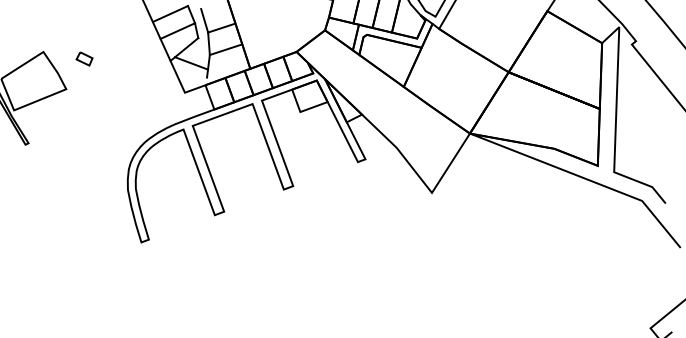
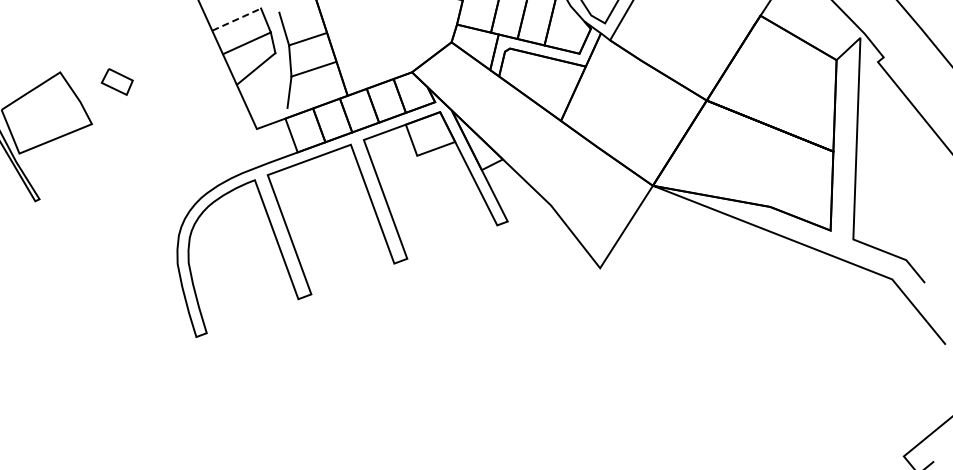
line: (170, 13) -> (236, 19), solid -> dashed
part: (84, 59) -> (117, 82), size x1.4
line: (191, 62) -> (265, 87), removed

